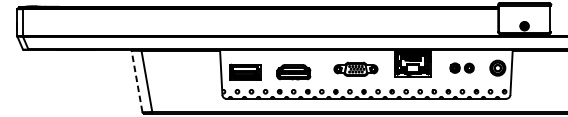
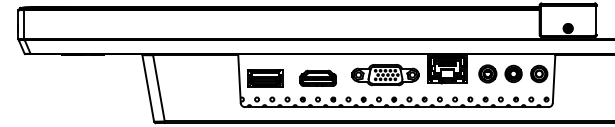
part: (462, 67) -> (500, 73), size x1.67
part: (355, 69) -> (385, 75), size x1.43
line: (137, 81) -> (148, 88), dashed -> solid

